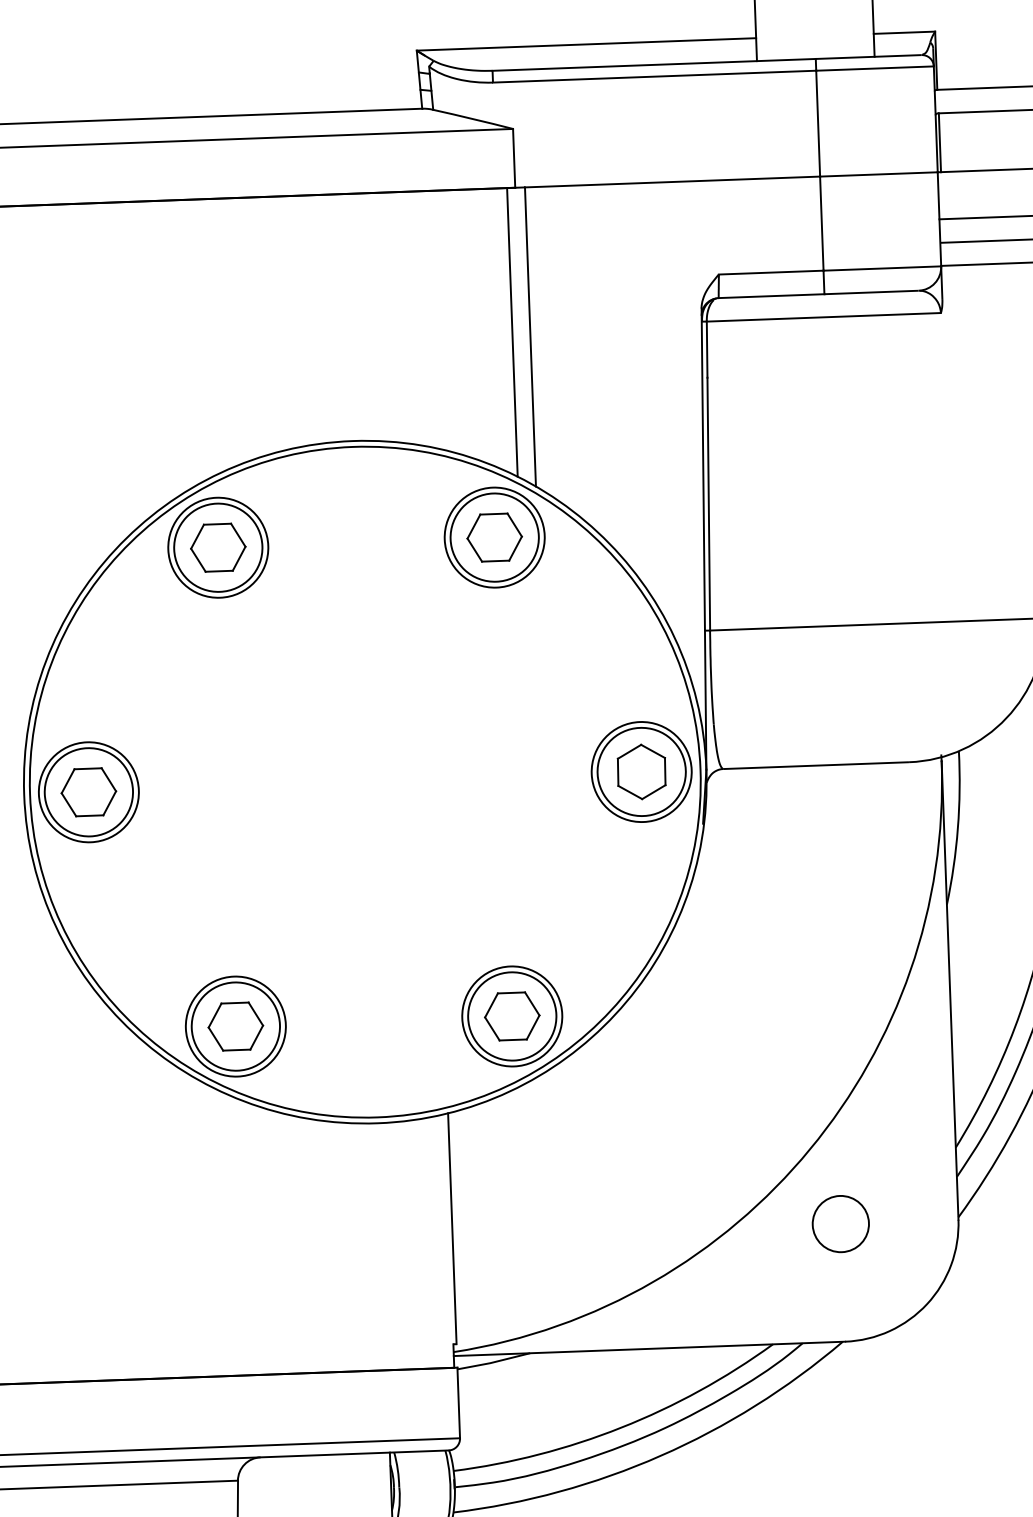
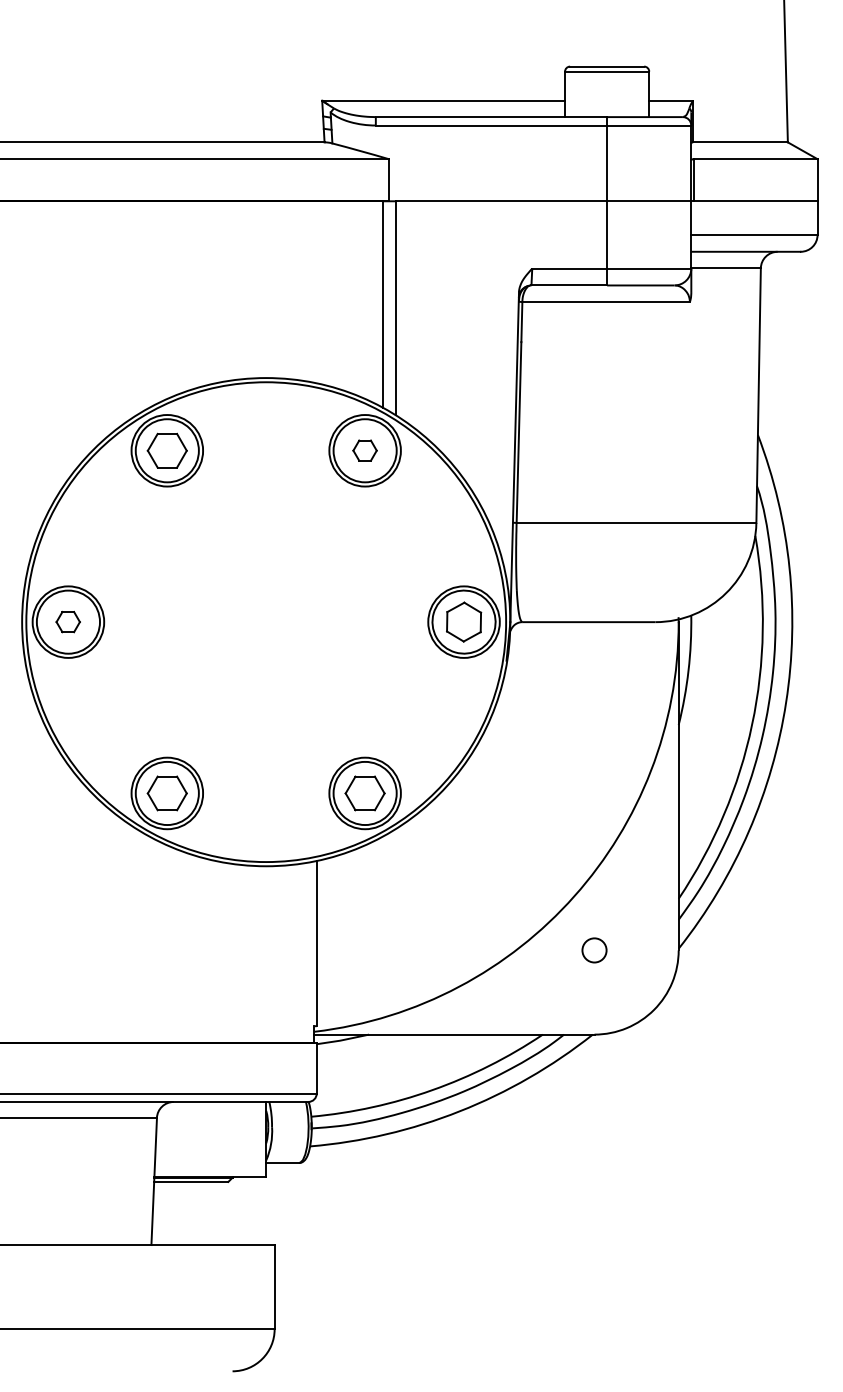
part: (493, 537) -> (364, 450), size x0.6
part: (87, 791) -> (67, 621), size x0.6
circle: (840, 1224) -> (594, 950), size x0.6

